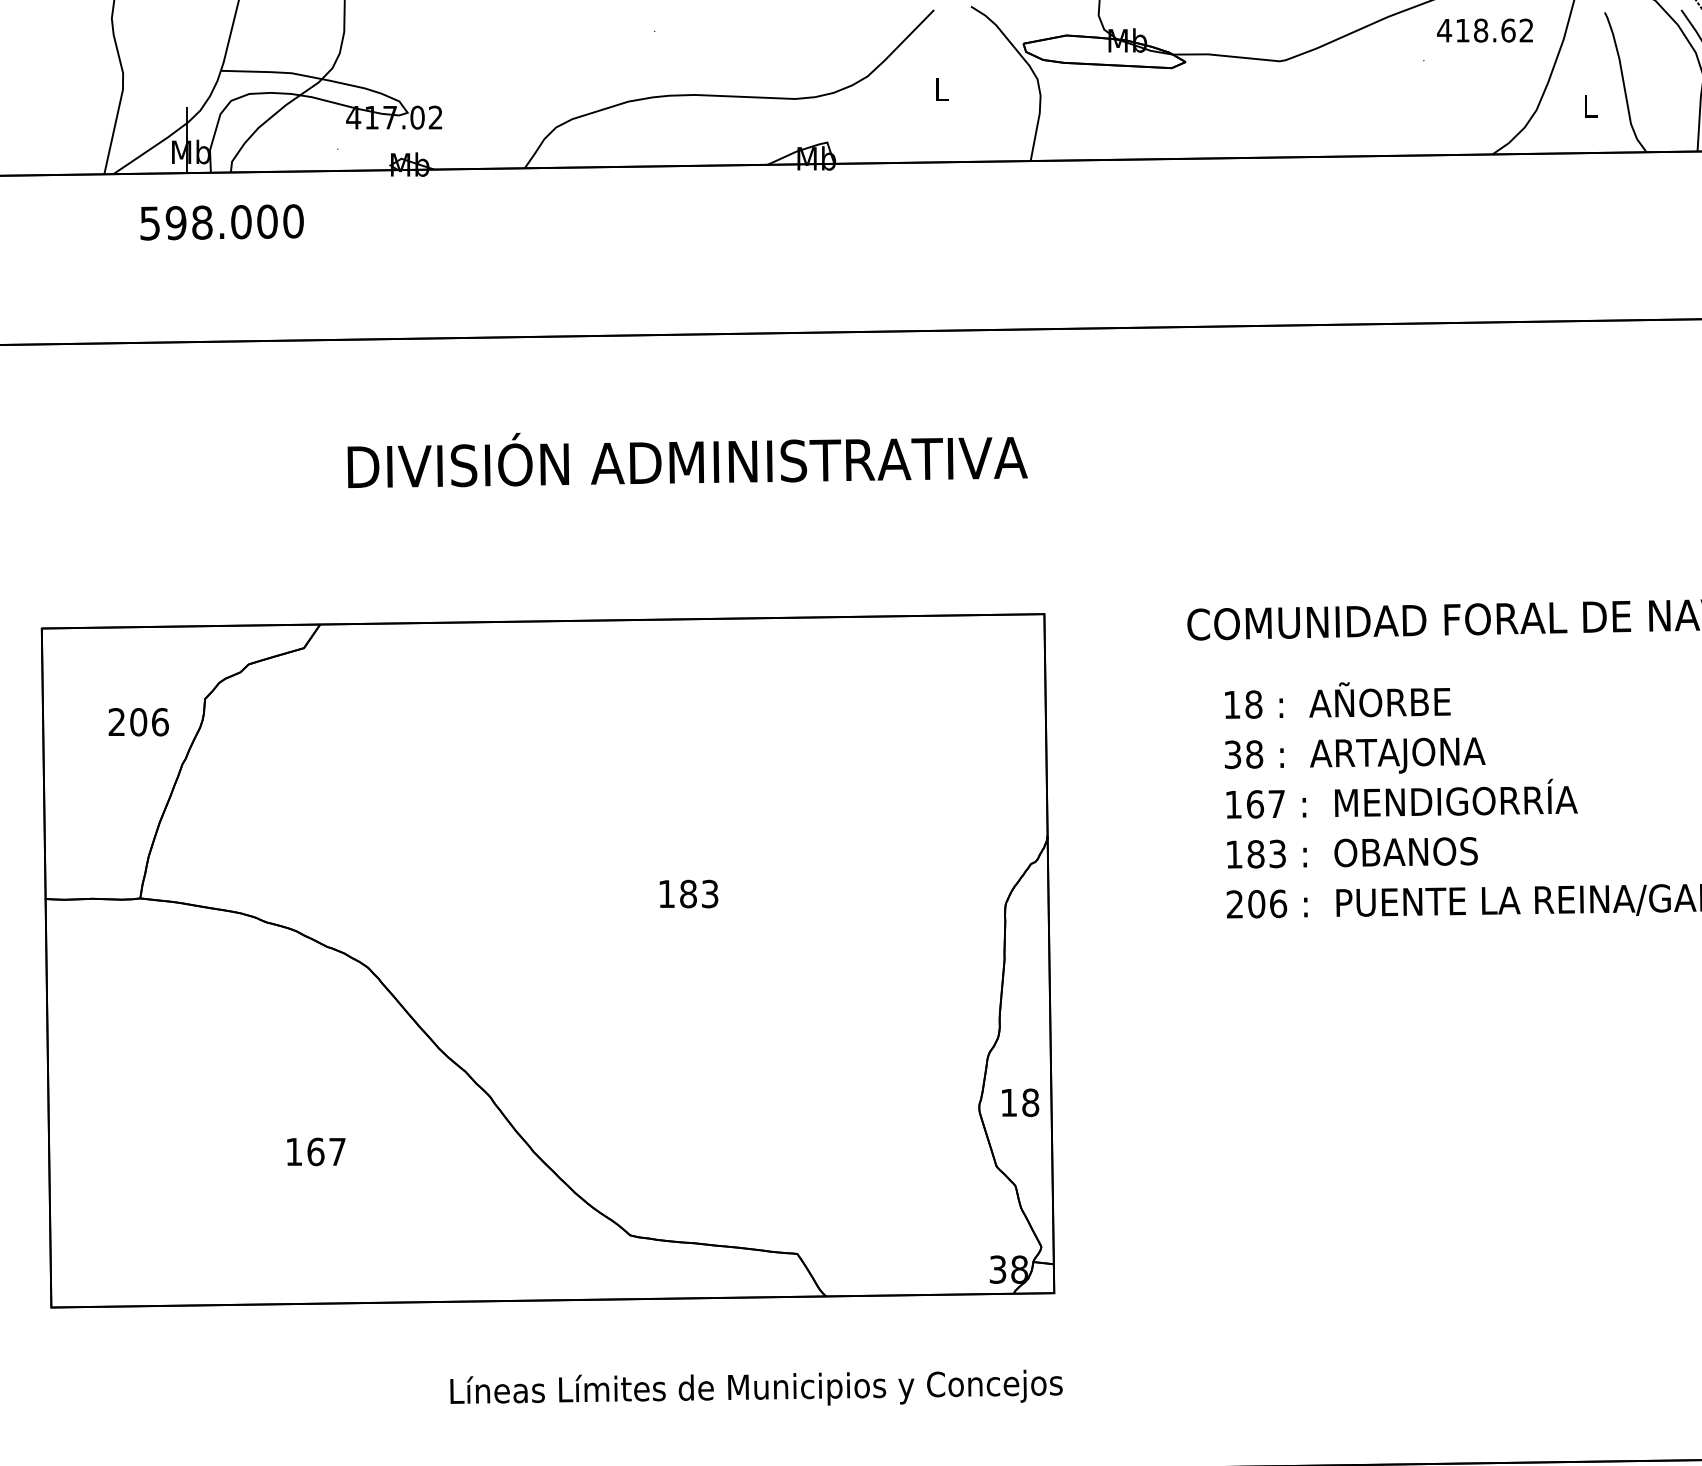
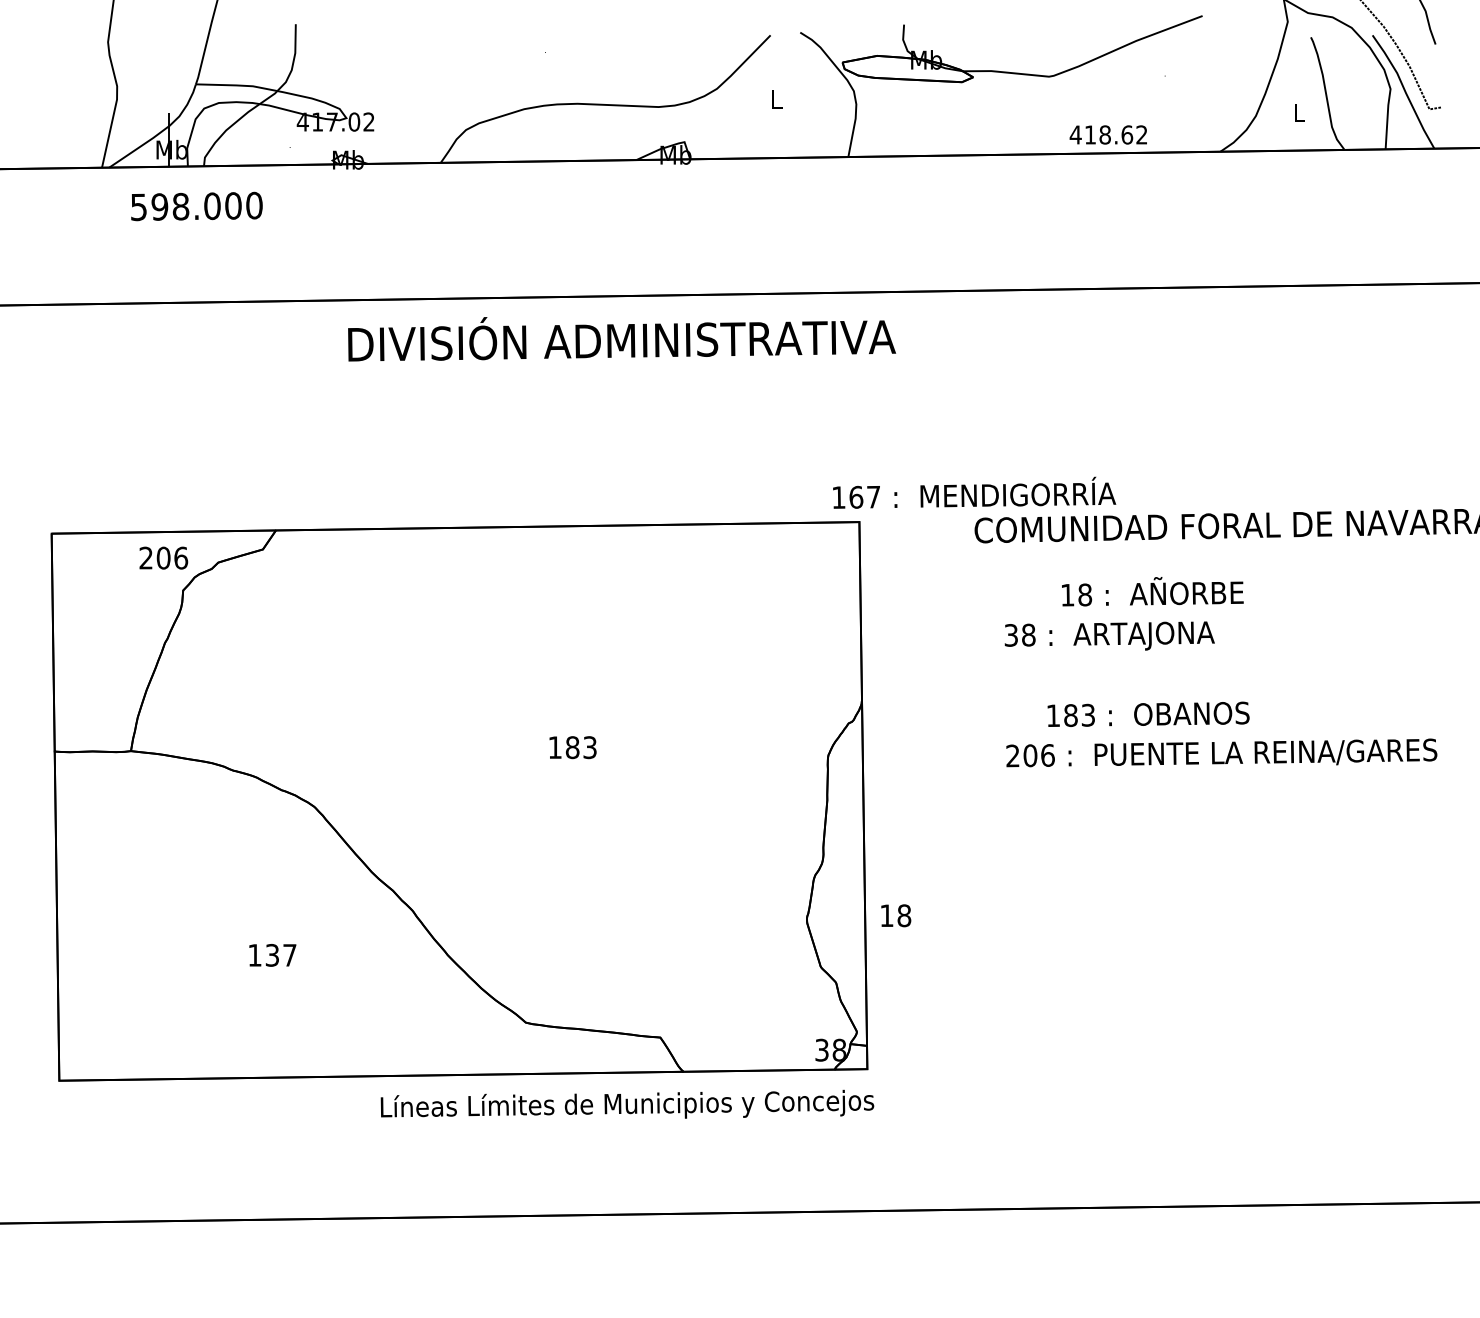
text: (1483, 30) -> (1107, 134), moved
text: (688, 460) -> (622, 339), moved
text: (1337, 700) -> (1152, 591), moved
text: (138, 721) -> (163, 557), moved
text: (1401, 798) -> (974, 492), moved
text: (1352, 851) -> (1148, 713), moved
text: (1020, 1102) -> (896, 915), moved
text: (315, 1150) -> (272, 954), 167 -> 137
text: (756, 1386) -> (627, 1103), moved

